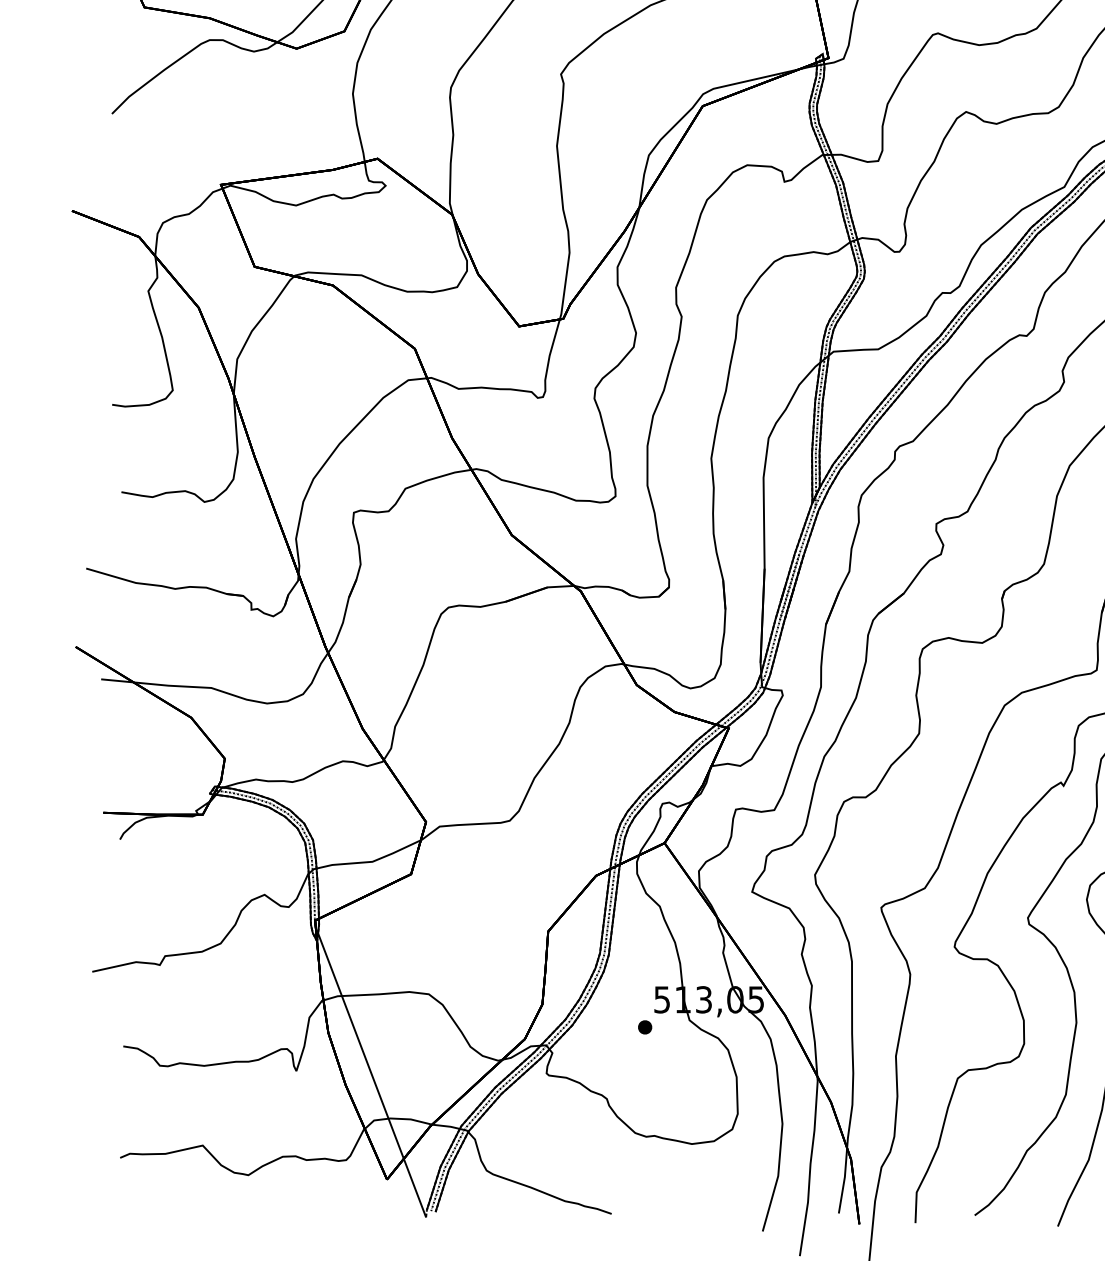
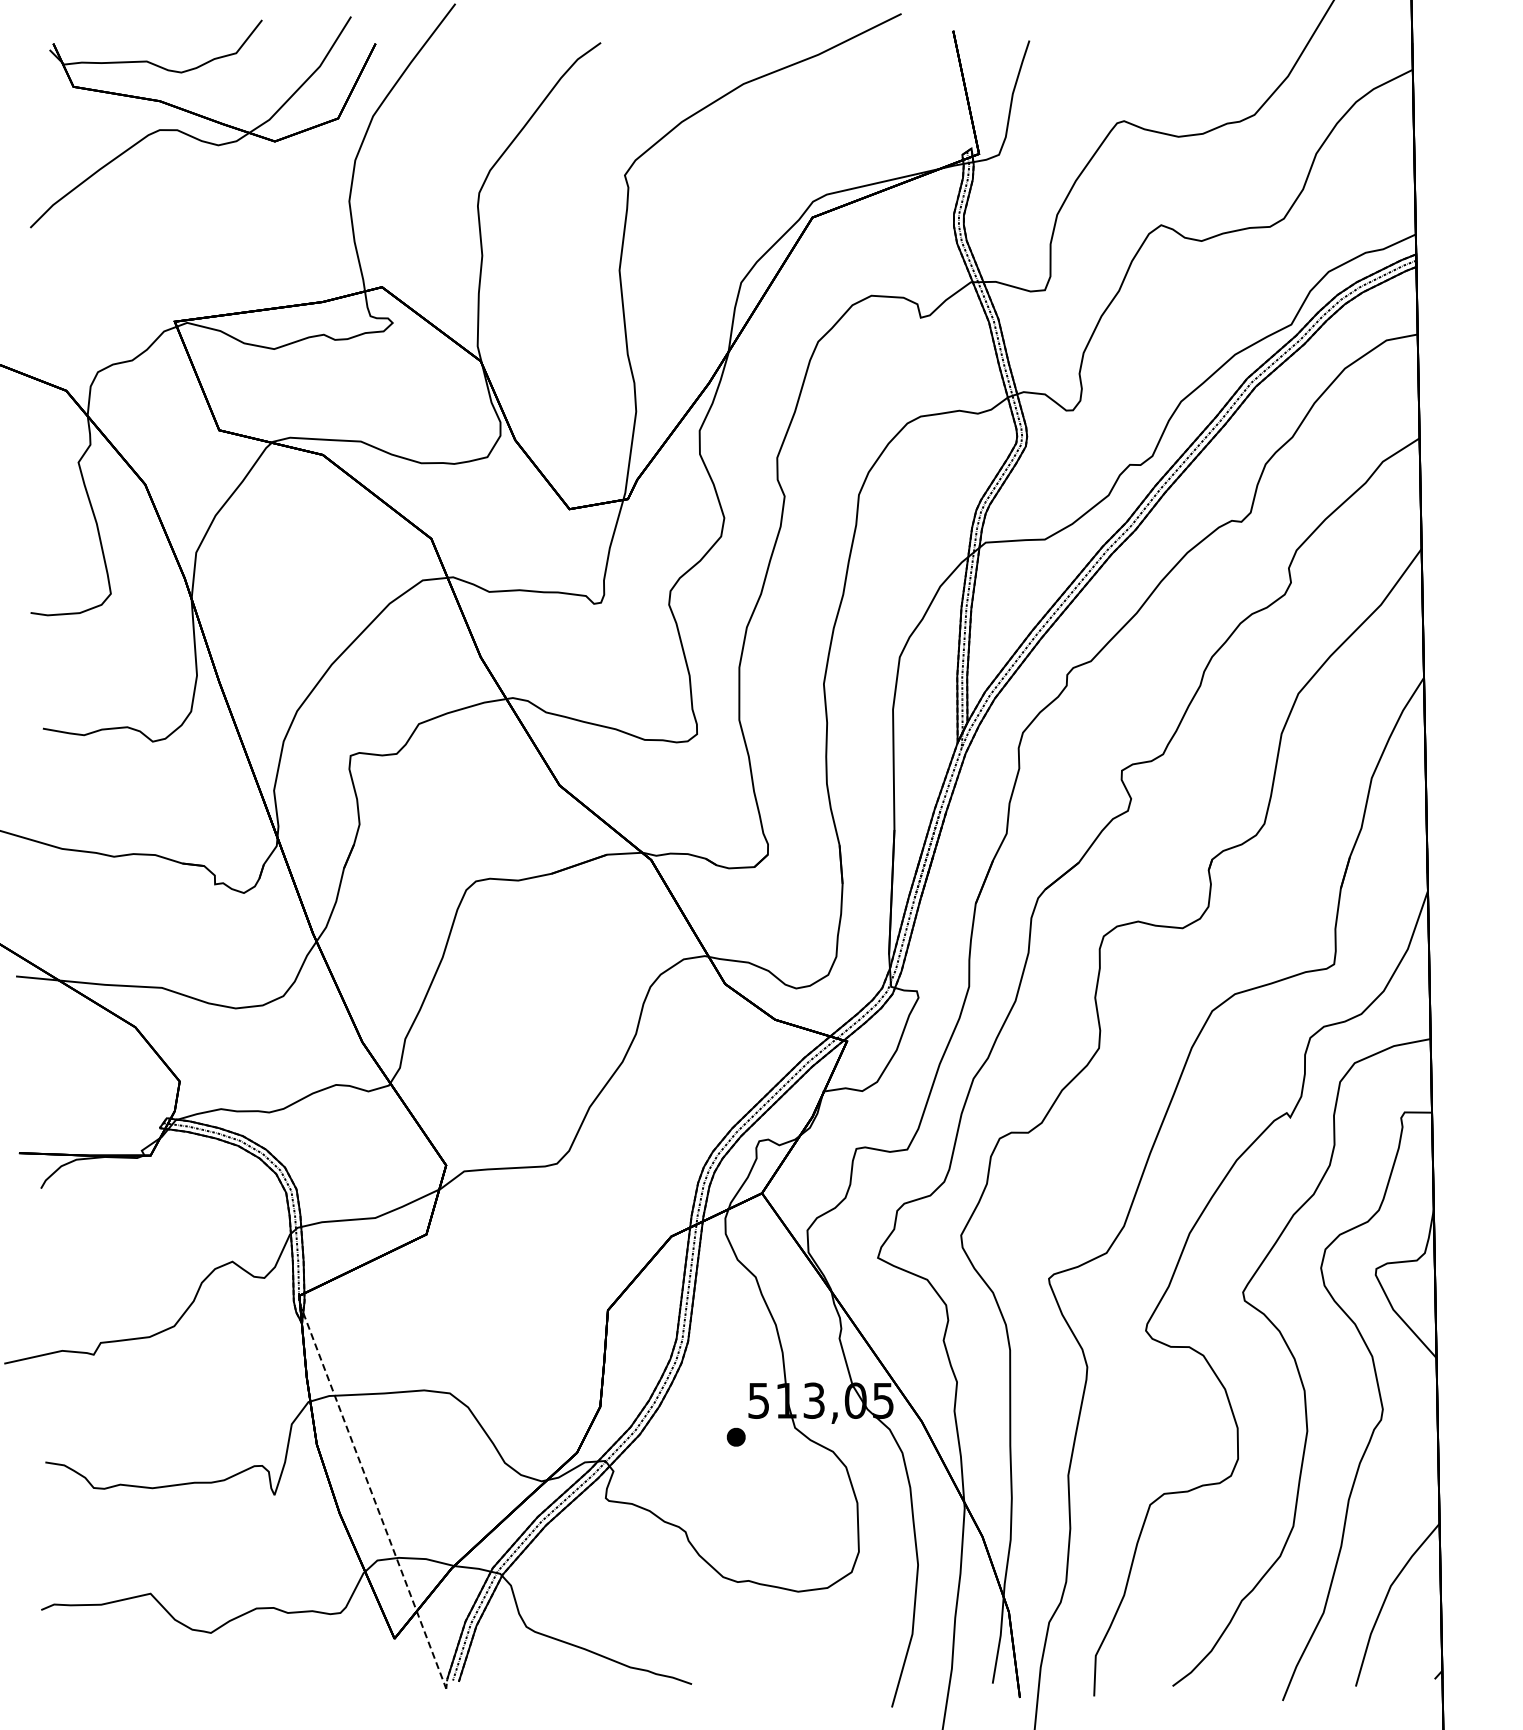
line: (371, 1075) -> (374, 1501), solid -> dashed

